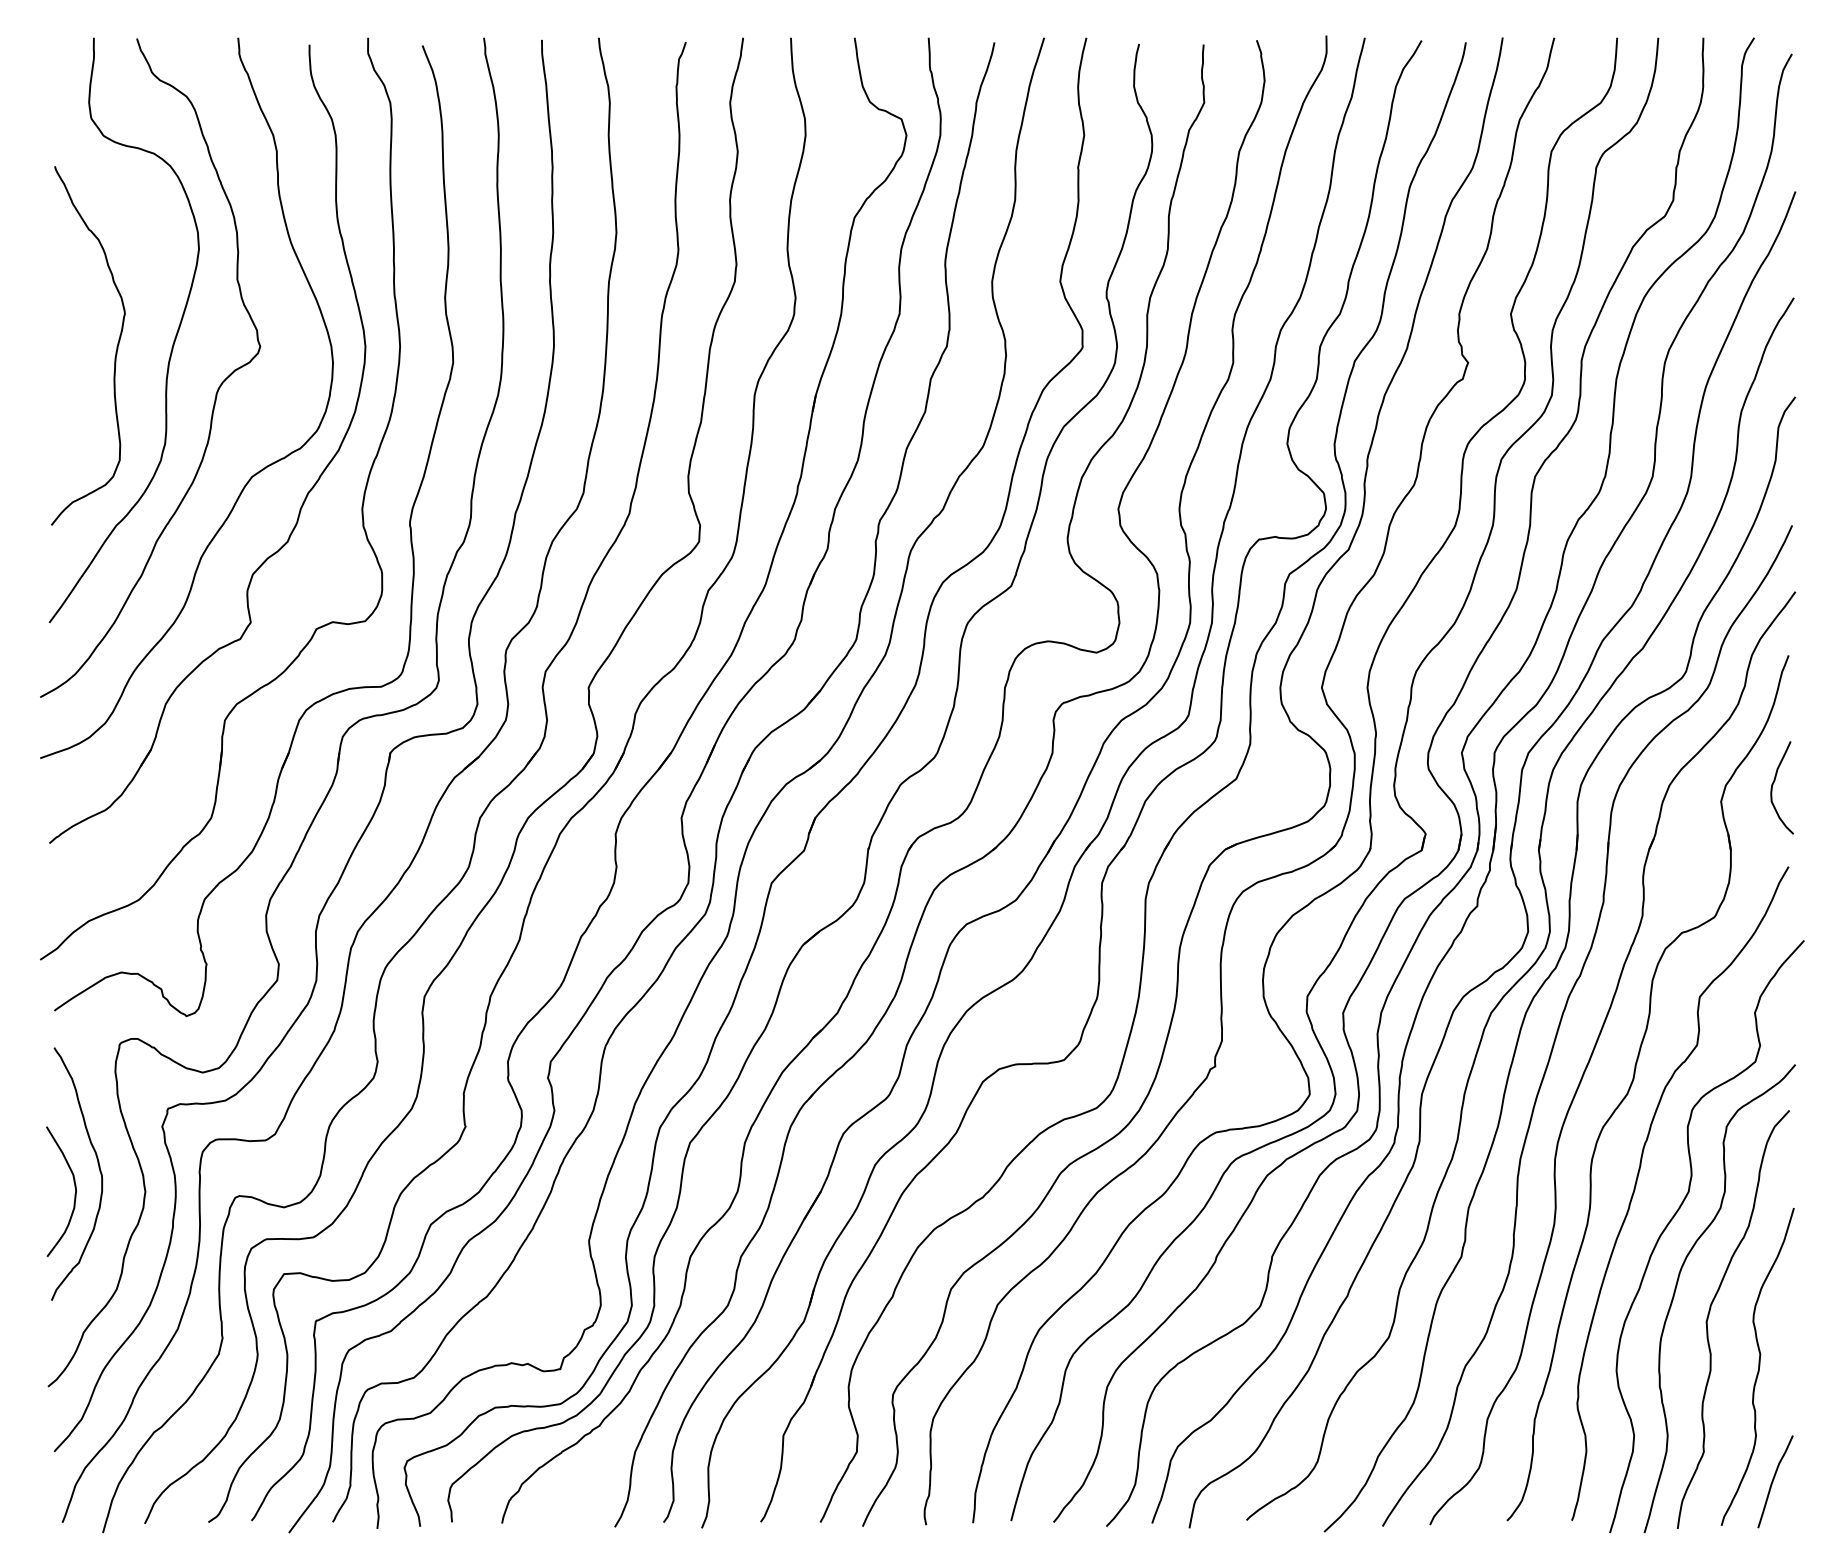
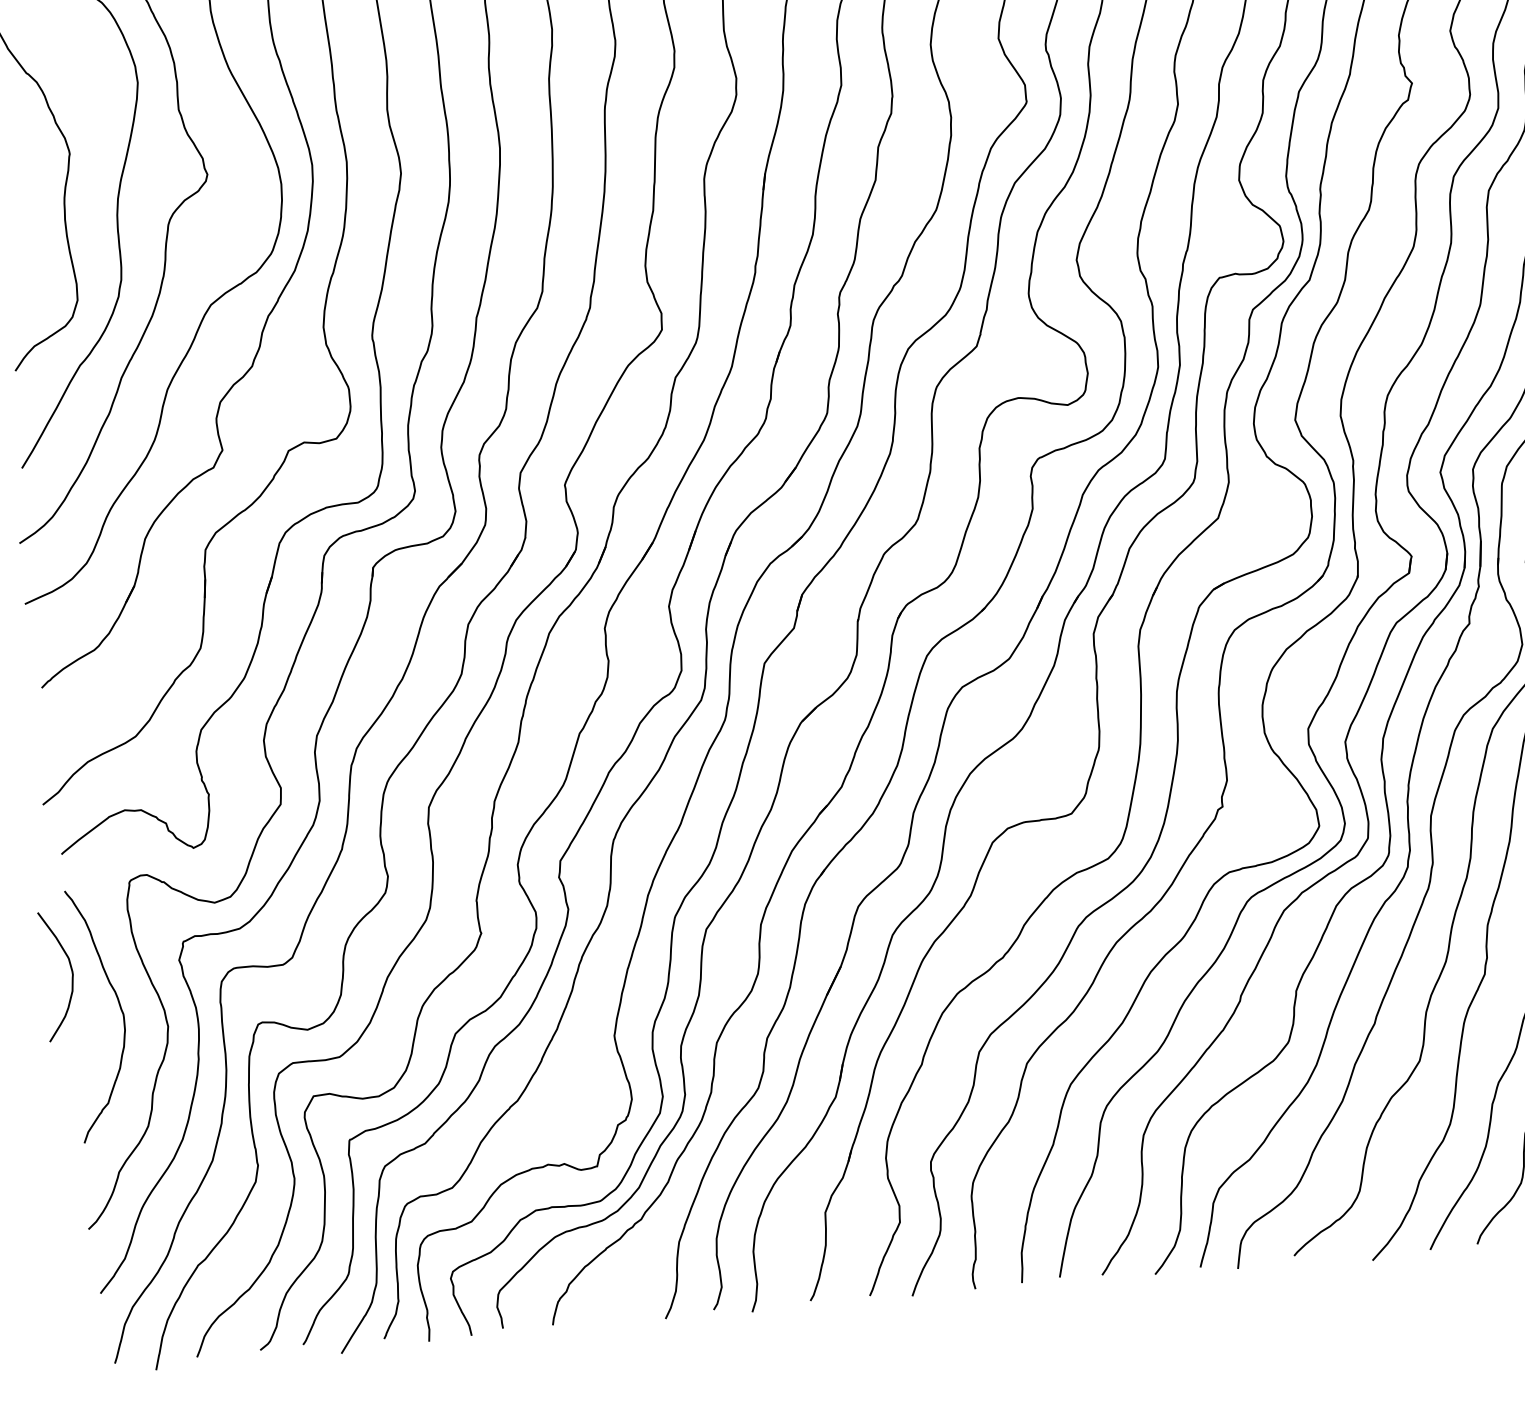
curve: (74, 1194) -> (71, 977), moved

